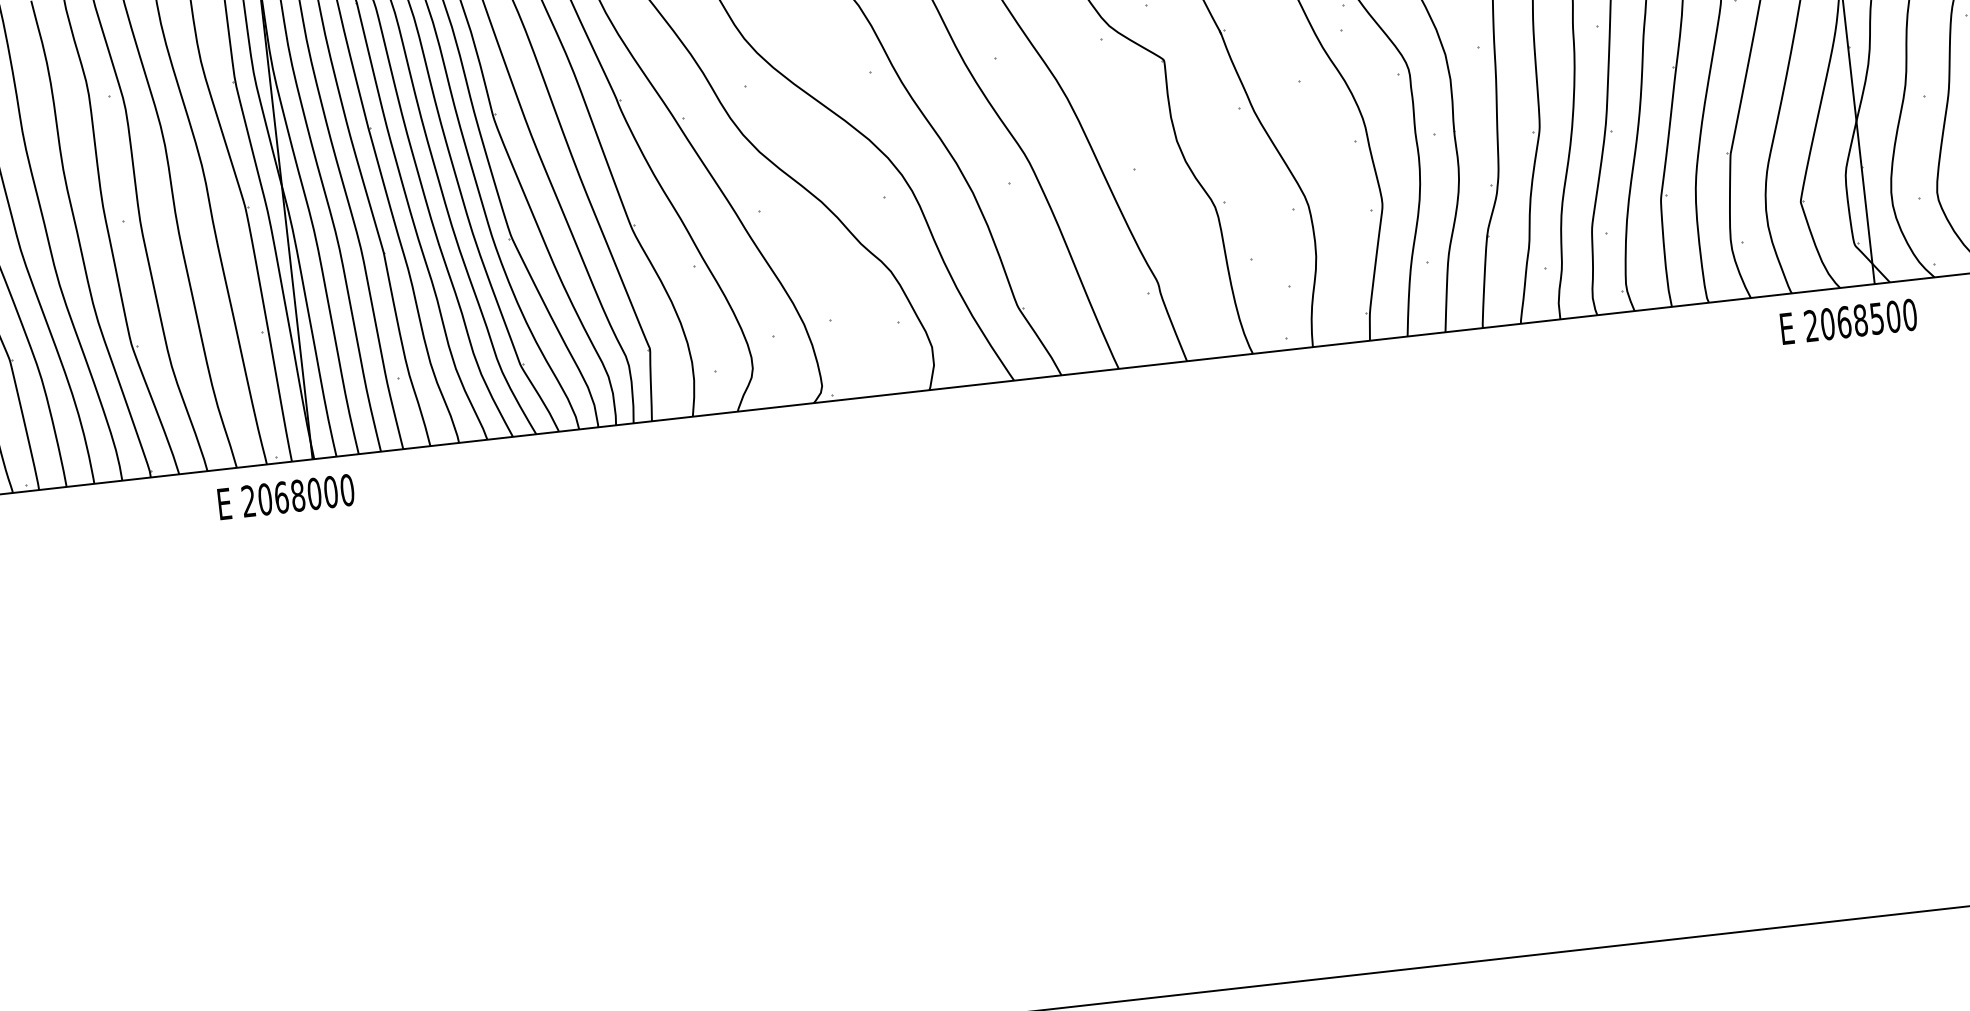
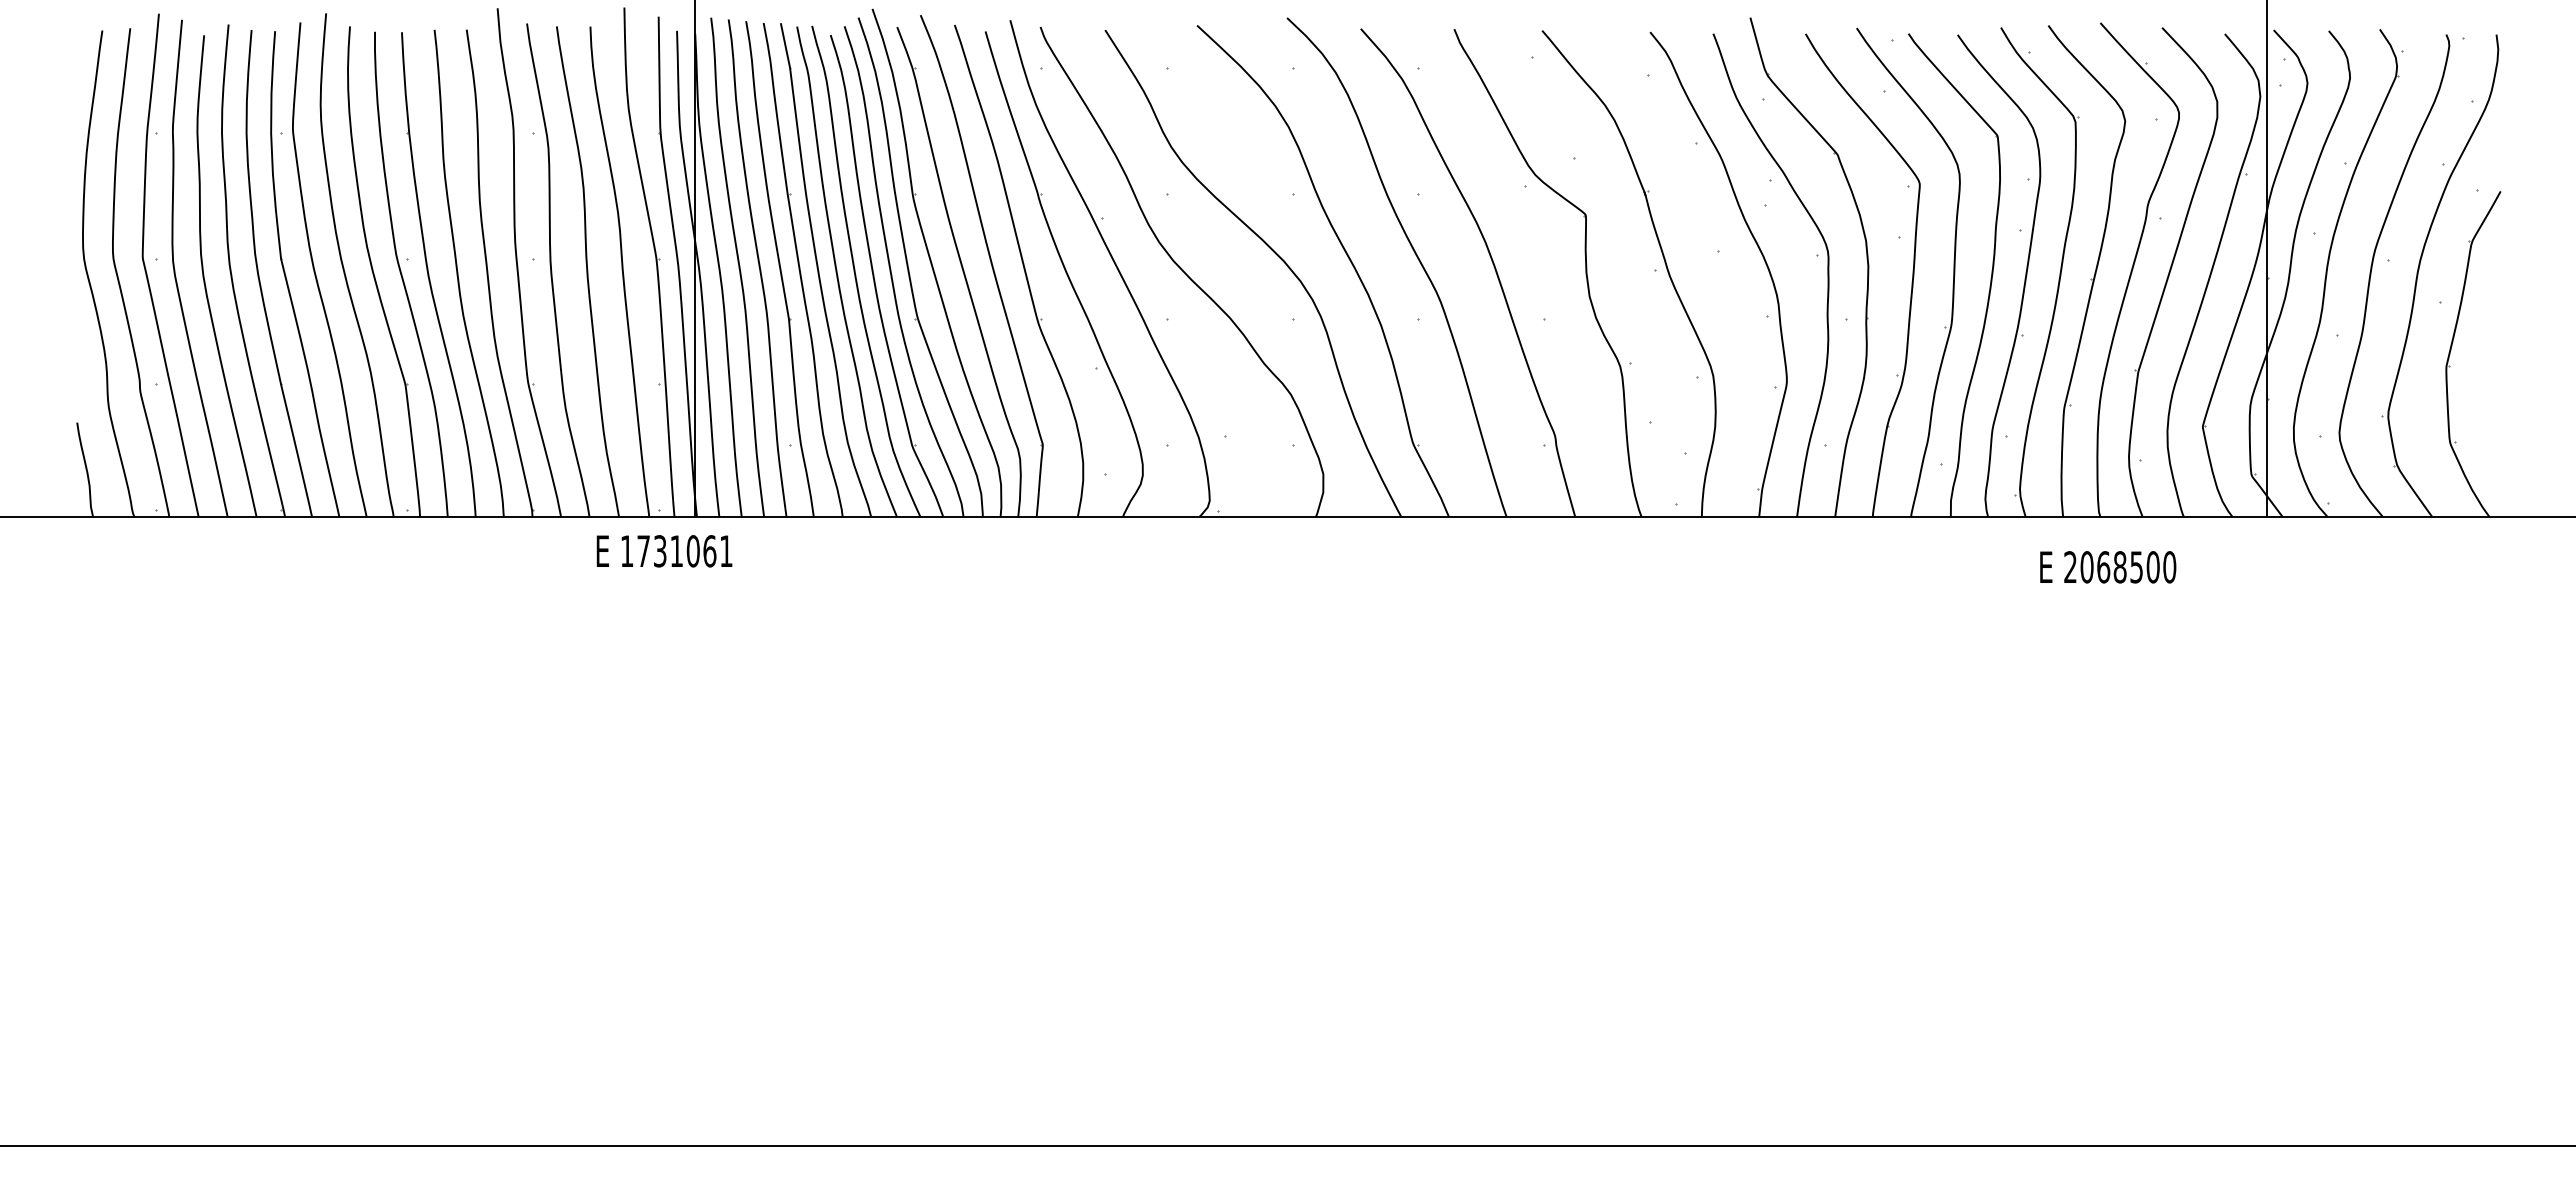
text: (1849, 321) -> (2108, 567), moved
text: (297, 495) -> (676, 551), 2068000 -> 1731061

